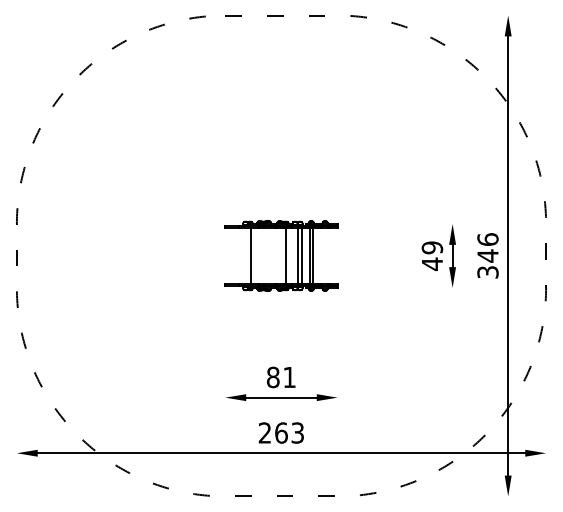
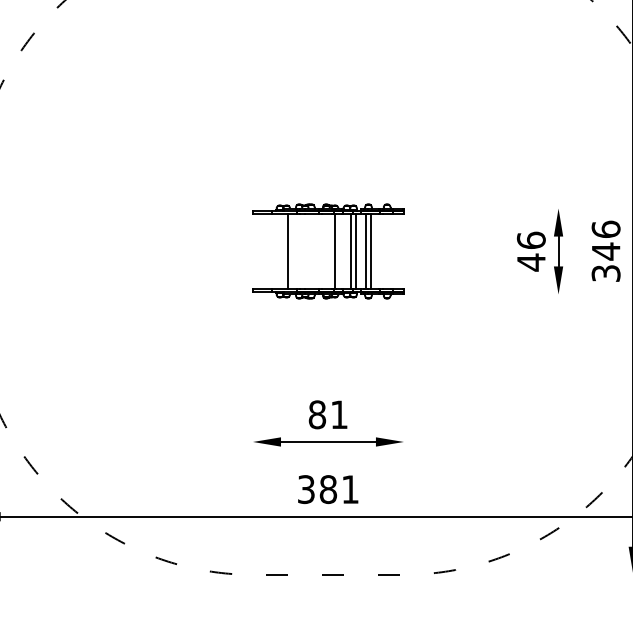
text: (432, 247) -> (531, 240), 49 -> 46
text: (281, 432) -> (328, 488), 263 -> 381

